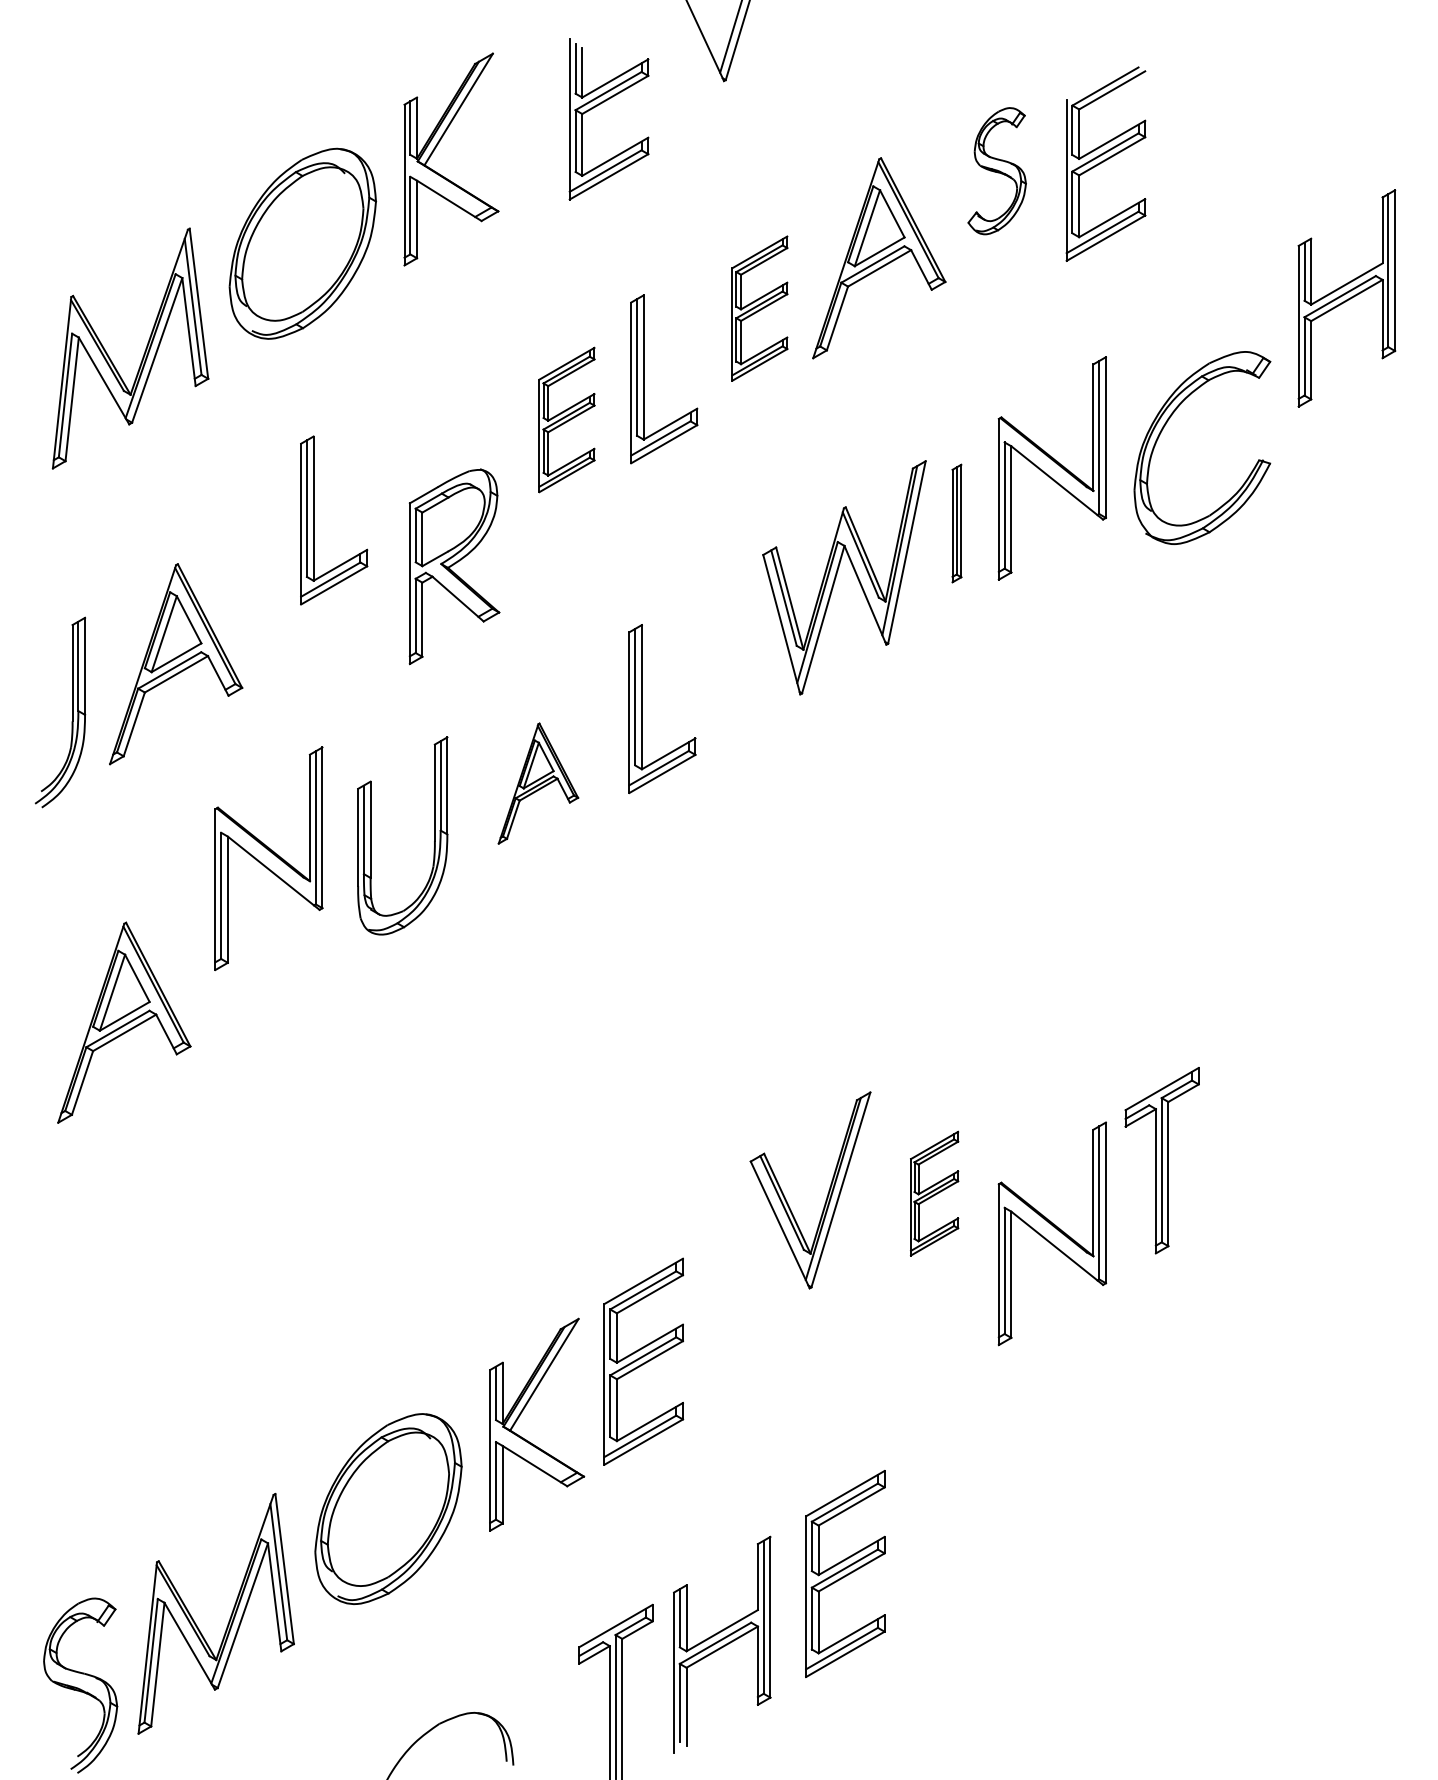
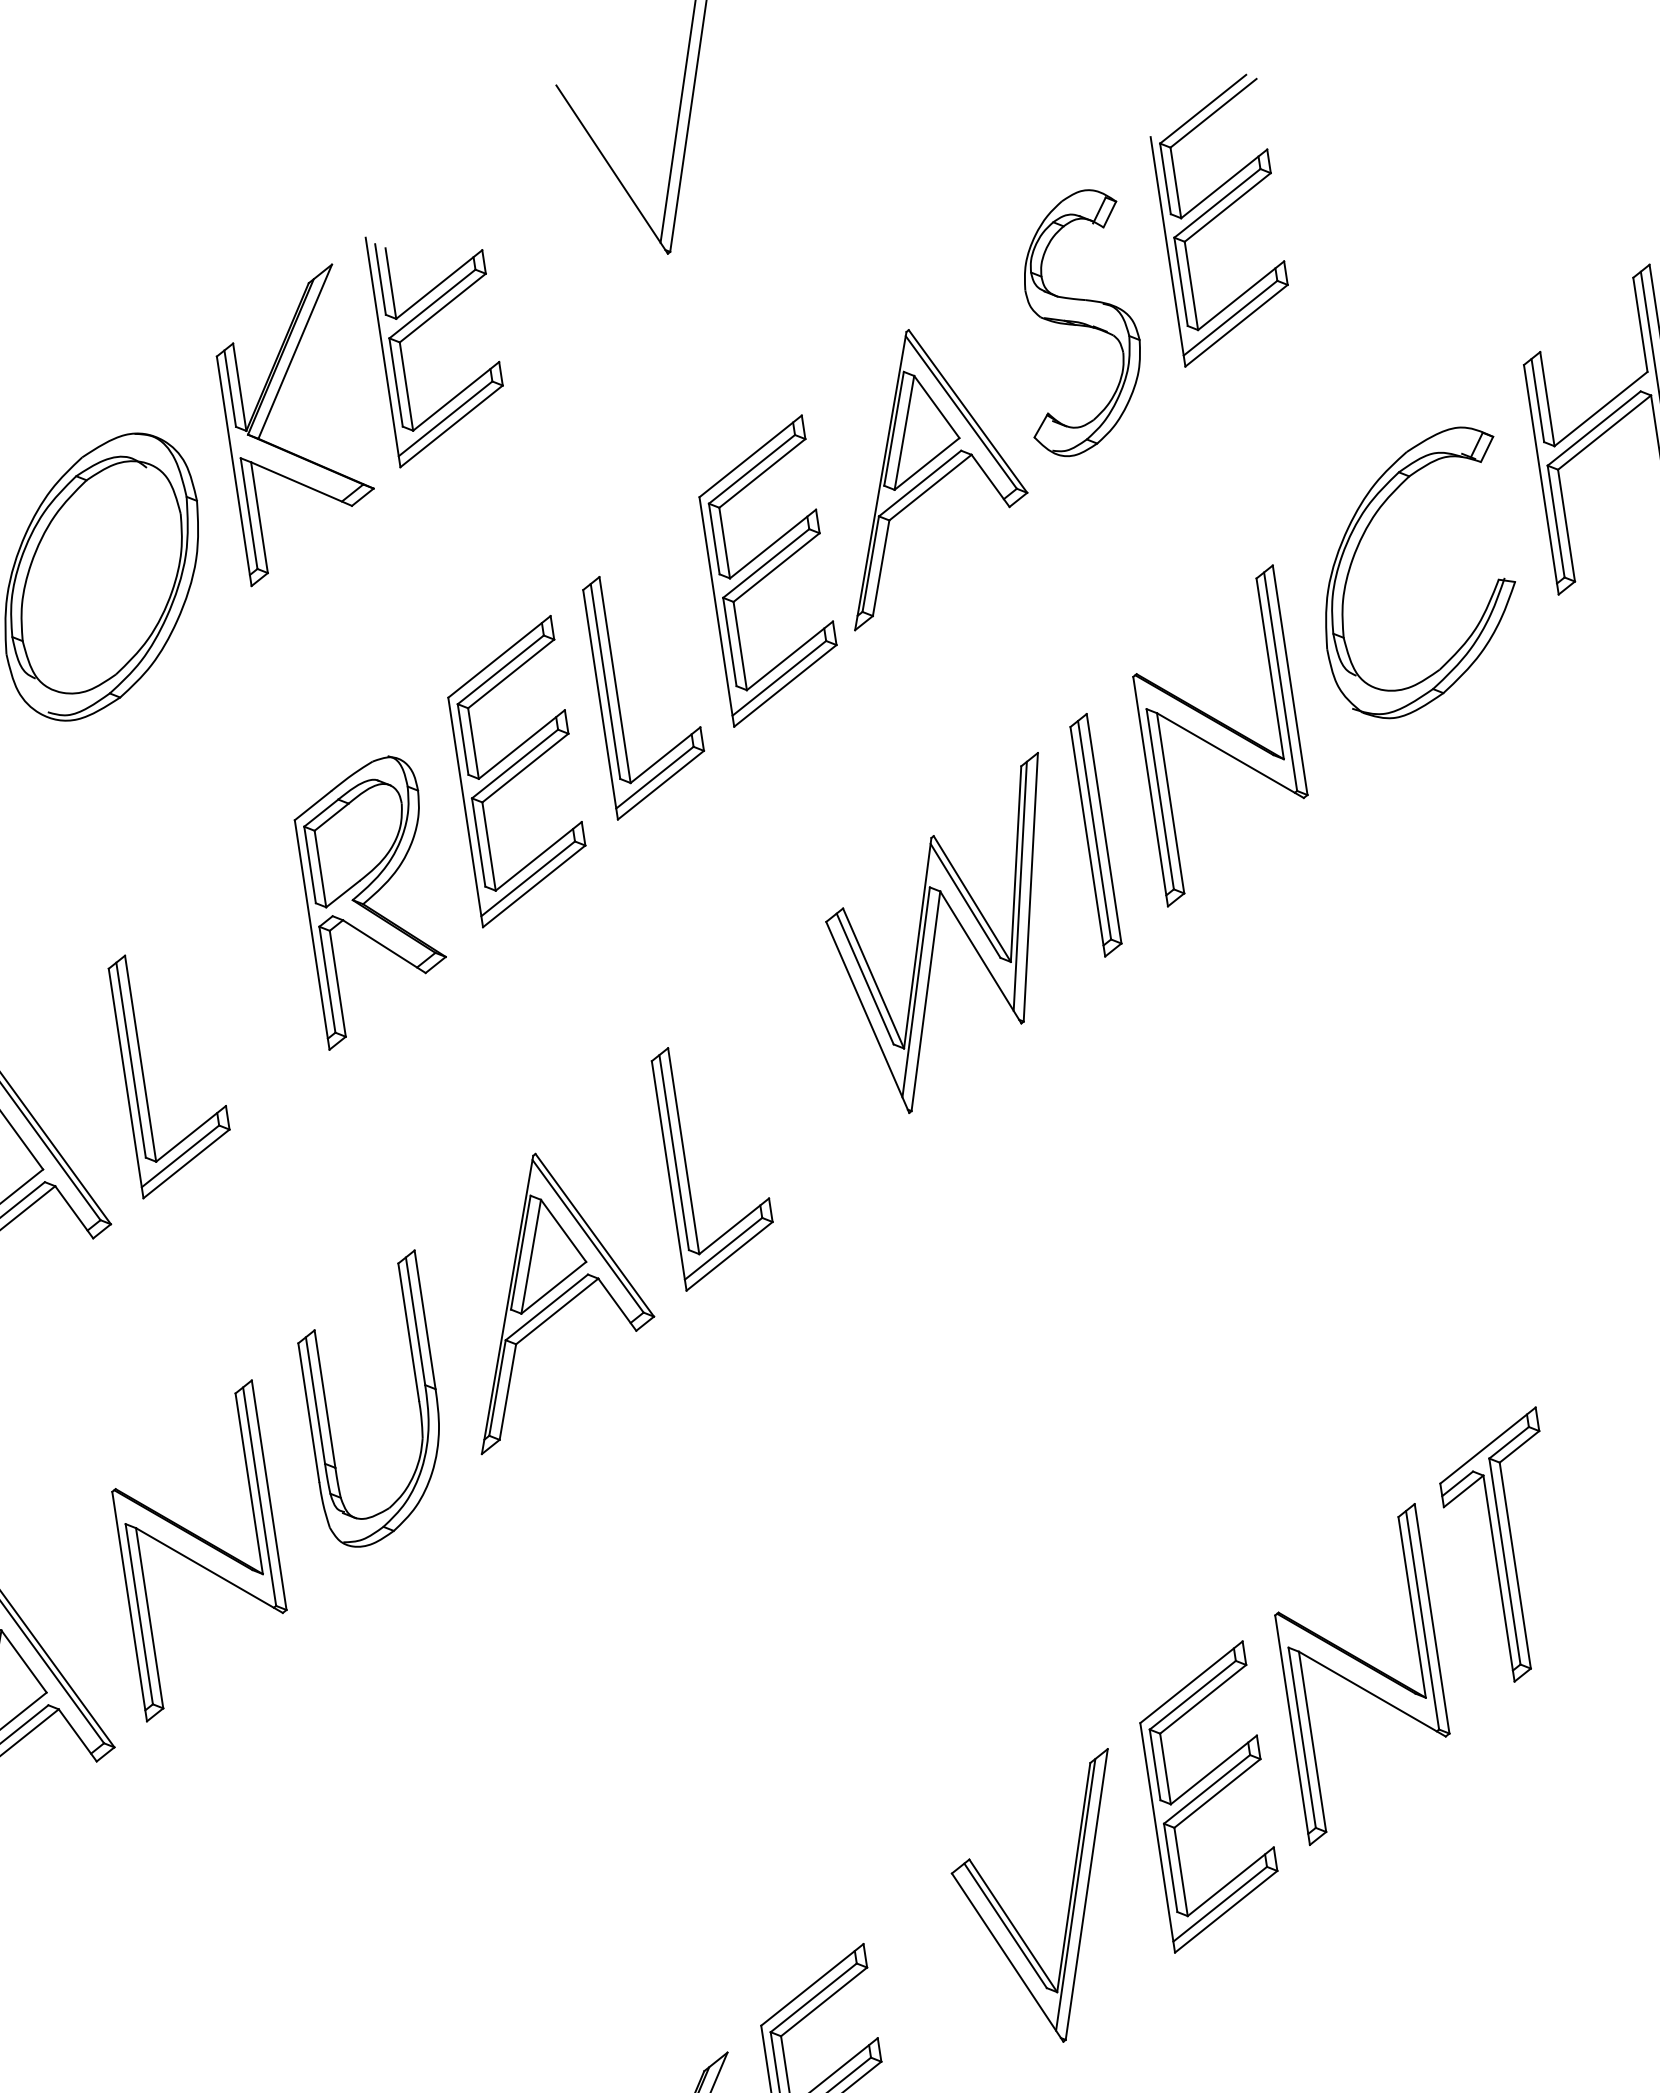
part: (599, 105) -> (422, 326), moved
part: (1105, 163) -> (1219, 219), moved
part: (997, 171) -> (1077, 323), size x1.43
part: (759, 308) -> (767, 570), size x1.43
part: (566, 419) -> (516, 770), size x1.43
part: (1166, 424) -> (1358, 548), moved
part: (314, 520) -> (144, 1075), moved
part: (956, 523) -> (1095, 835), size x1.43
part: (454, 566) -> (372, 900), moved
part: (538, 783) -> (554, 1296), size x1.67
part: (268, 858) -> (198, 1550), moved
part: (1161, 1160) -> (1502, 1547), moved
part: (934, 1193) -> (1208, 1796), size x1.67
part: (826, 1196) -> (1067, 1907), moved
part: (1052, 1233) -> (1362, 1674), moved

